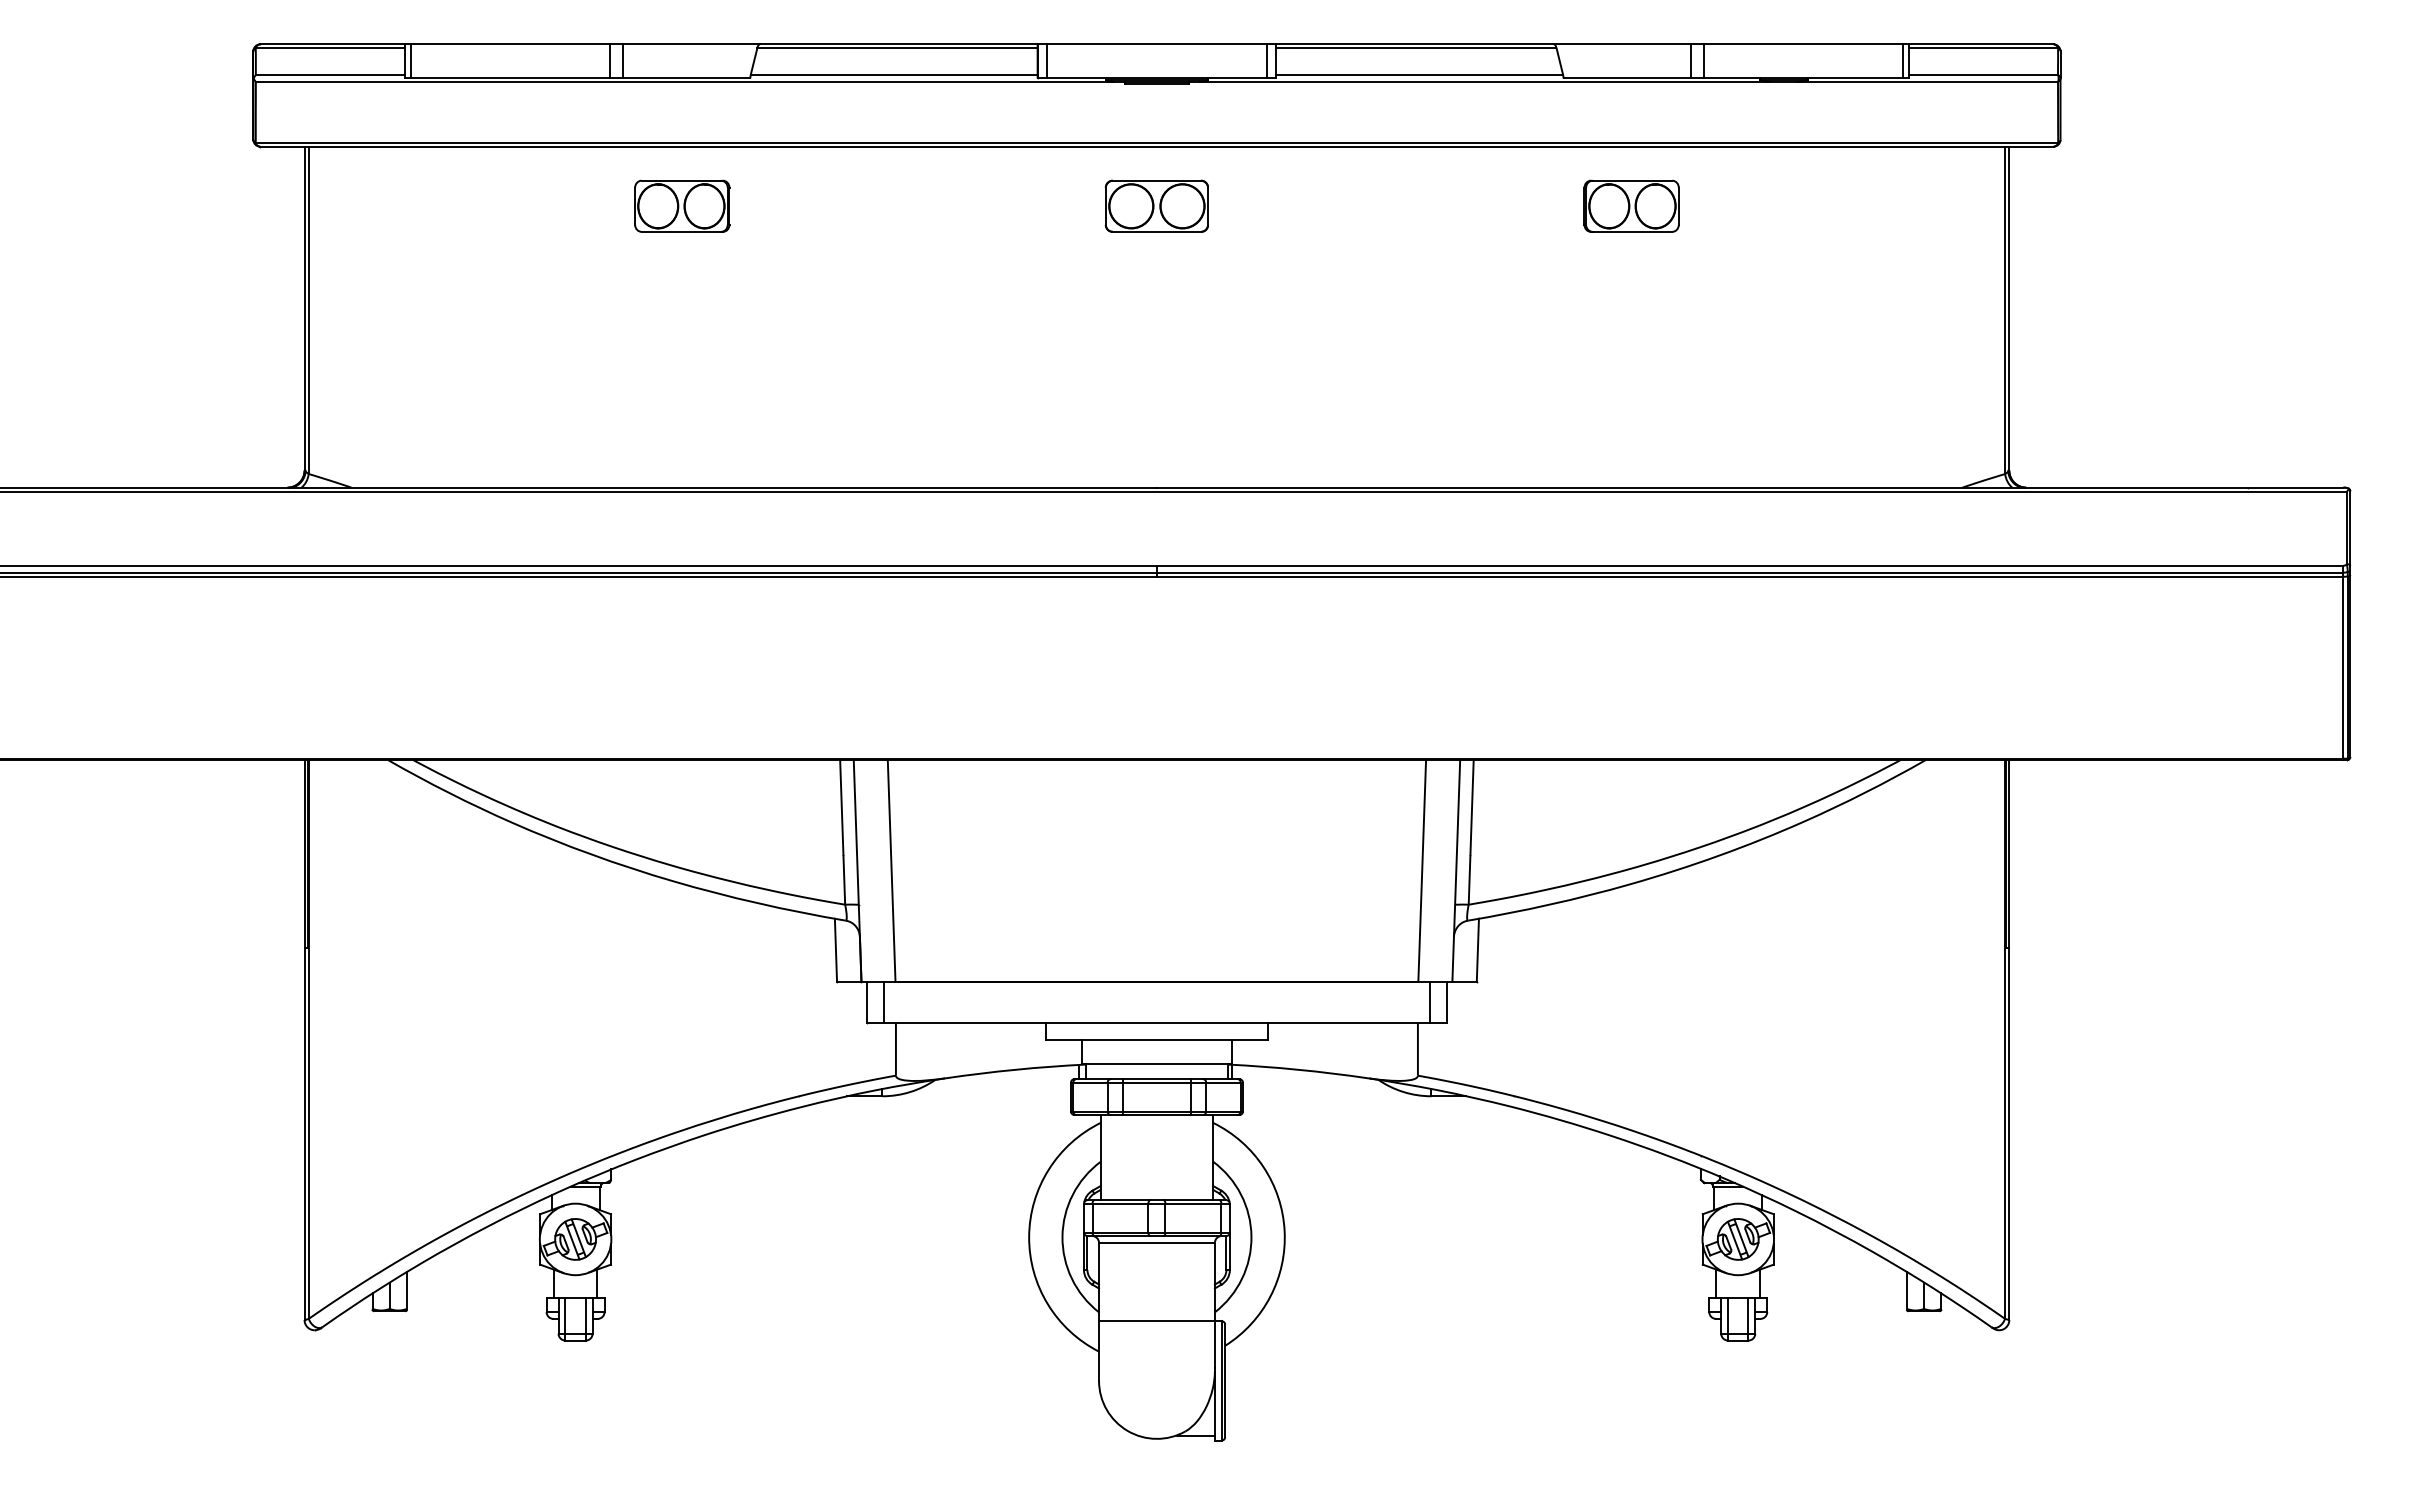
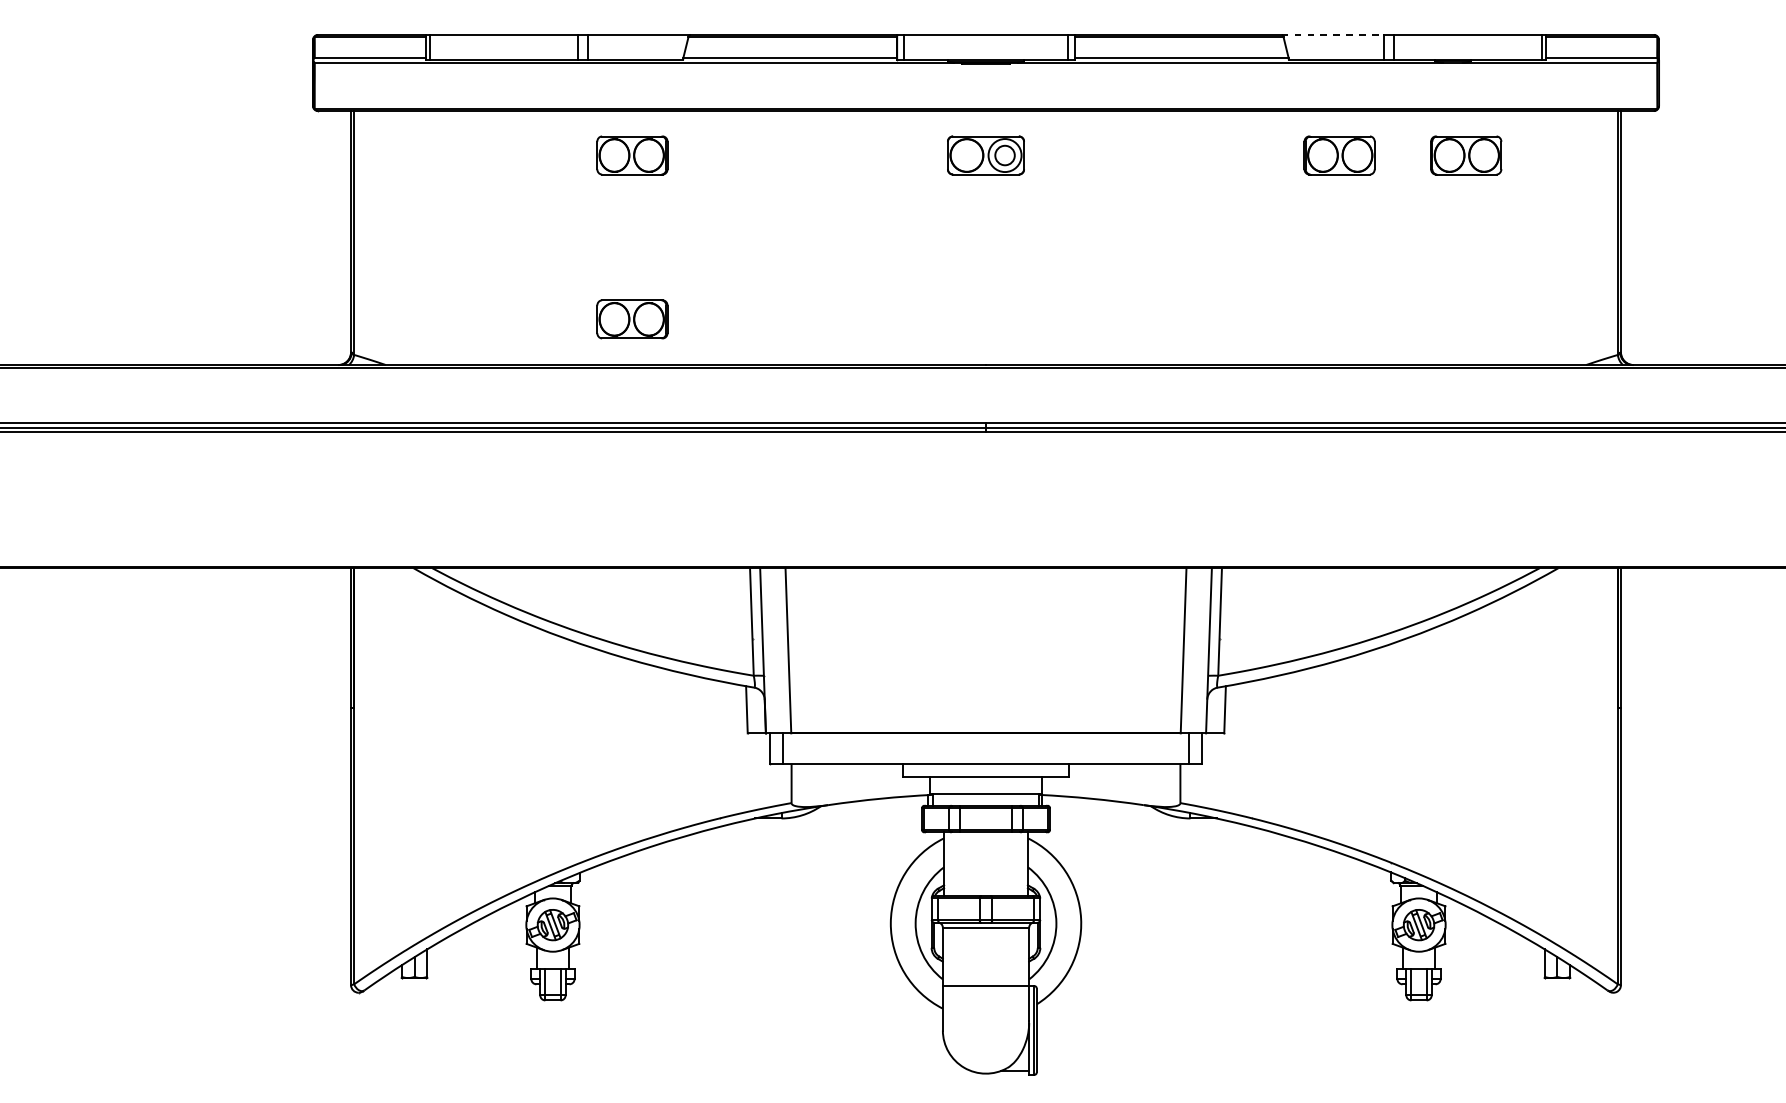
line: (1622, 44) -> (1332, 34), solid -> dashed
part: (1801, 205) -> (1466, 154), added
circle: (1182, 206) -> (1005, 155), size x0.6
part: (682, 425) -> (632, 318), added

